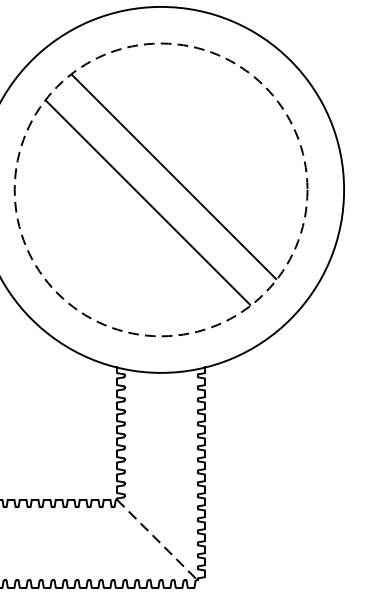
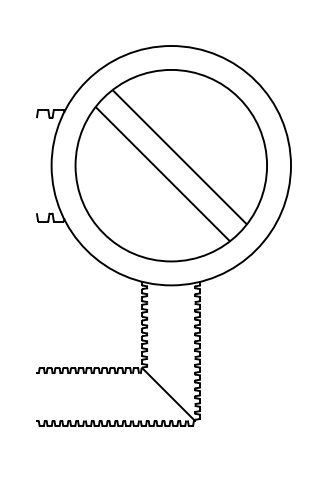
circle: (161, 189) -> (171, 165), dashed -> solid
line: (158, 541) -> (169, 395), dashed -> solid

